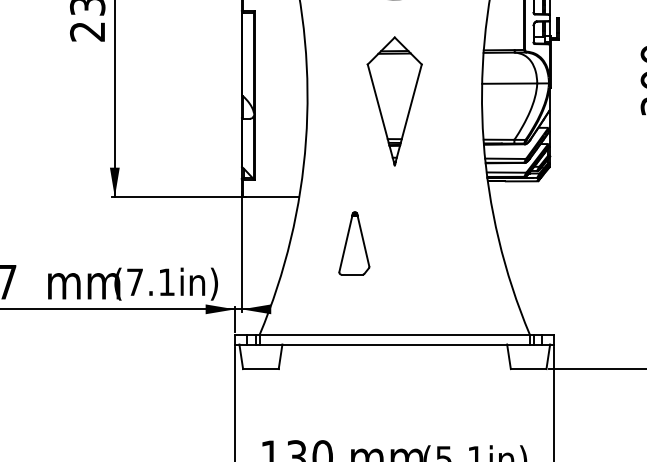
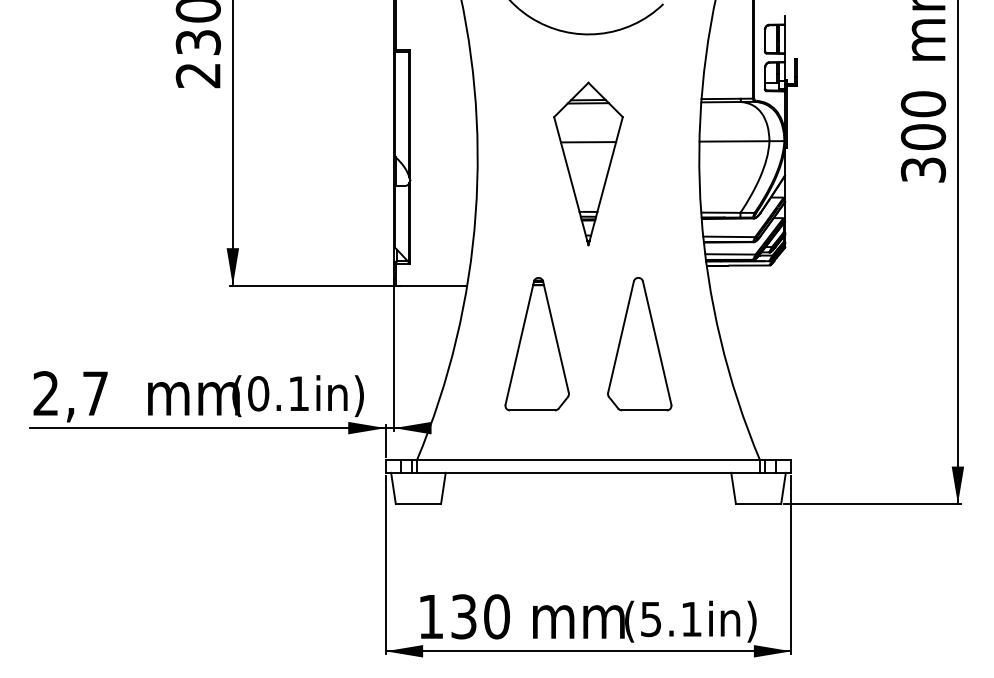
line: (394, 84) -> (588, 142), added
part: (353, 243) -> (536, 344), size x1.67
part: (434, 243) -> (639, 344), added
text: (135, 282) -> (258, 393), (7.1in) -> (0.1in)

